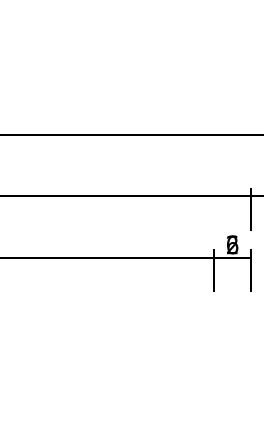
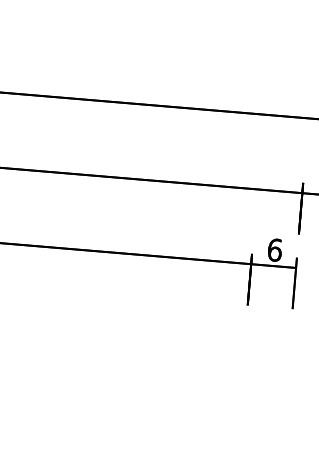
text: (232, 244) -> (274, 249), 2 -> 6

